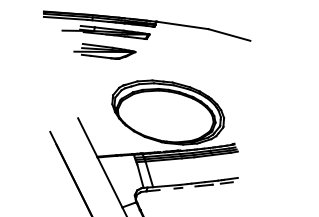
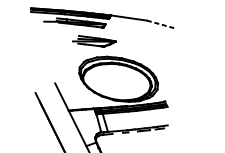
line: (229, 34) -> (161, 24), solid -> dashed
part: (104, 51) -> (94, 41), moved

